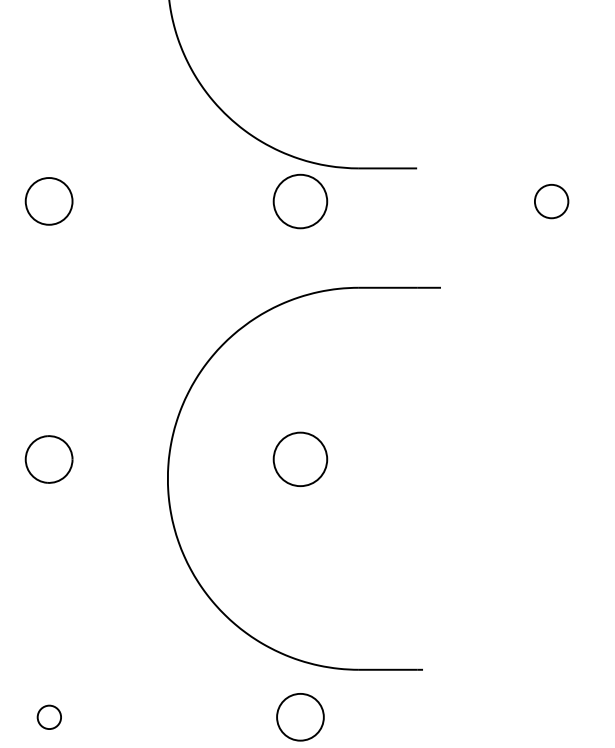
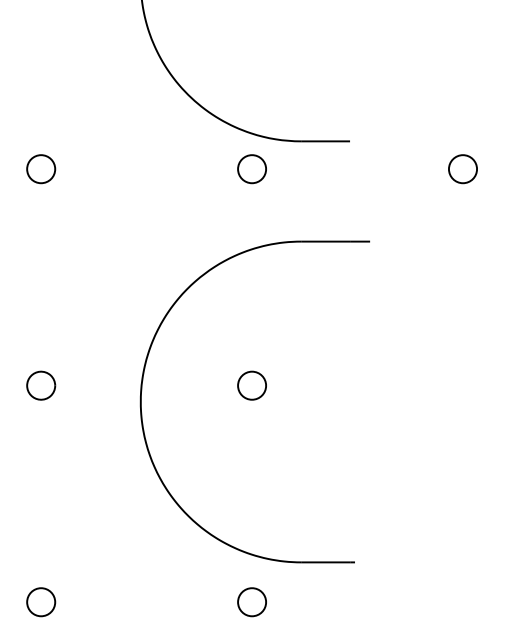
circle: (49, 201) -> (41, 169), size x0.71
circle: (300, 201) -> (252, 169), size x0.62
part: (49, 459) -> (41, 385), size x0.71
circle: (300, 459) -> (252, 385), size x0.62
circle: (49, 717) -> (41, 602), size x1.43
circle: (300, 717) -> (252, 602), size x0.71

